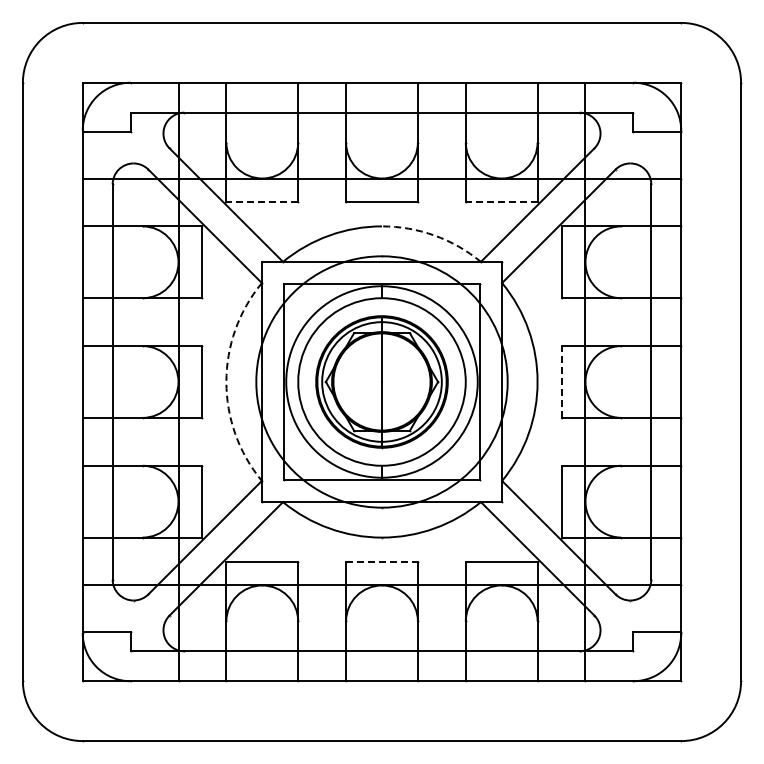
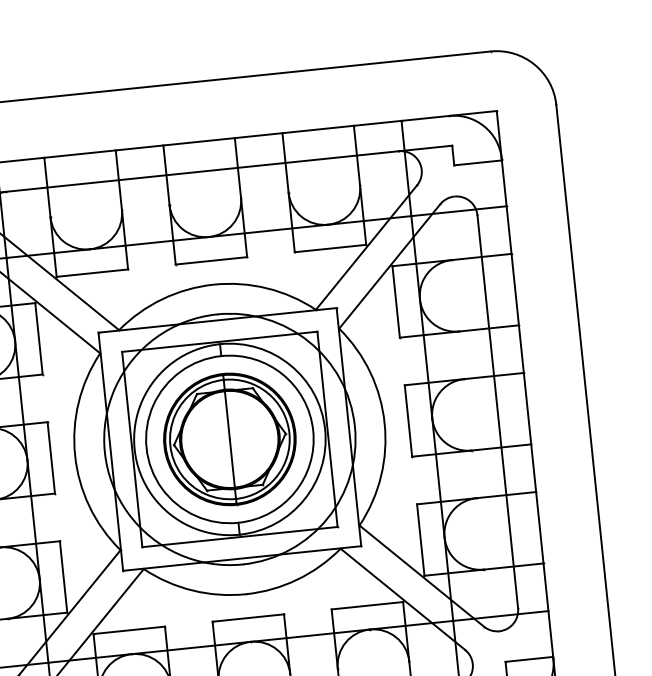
line: (262, 202) -> (92, 273), dashed -> solid
line: (501, 202) -> (330, 248), dashed -> solid
arc: (434, 235) -> (267, 288), dashed -> solid
arc: (226, 382) -> (75, 455), dashed -> solid
line: (561, 382) -> (408, 421), dashed -> solid
line: (381, 561) -> (247, 618), dashed -> solid

